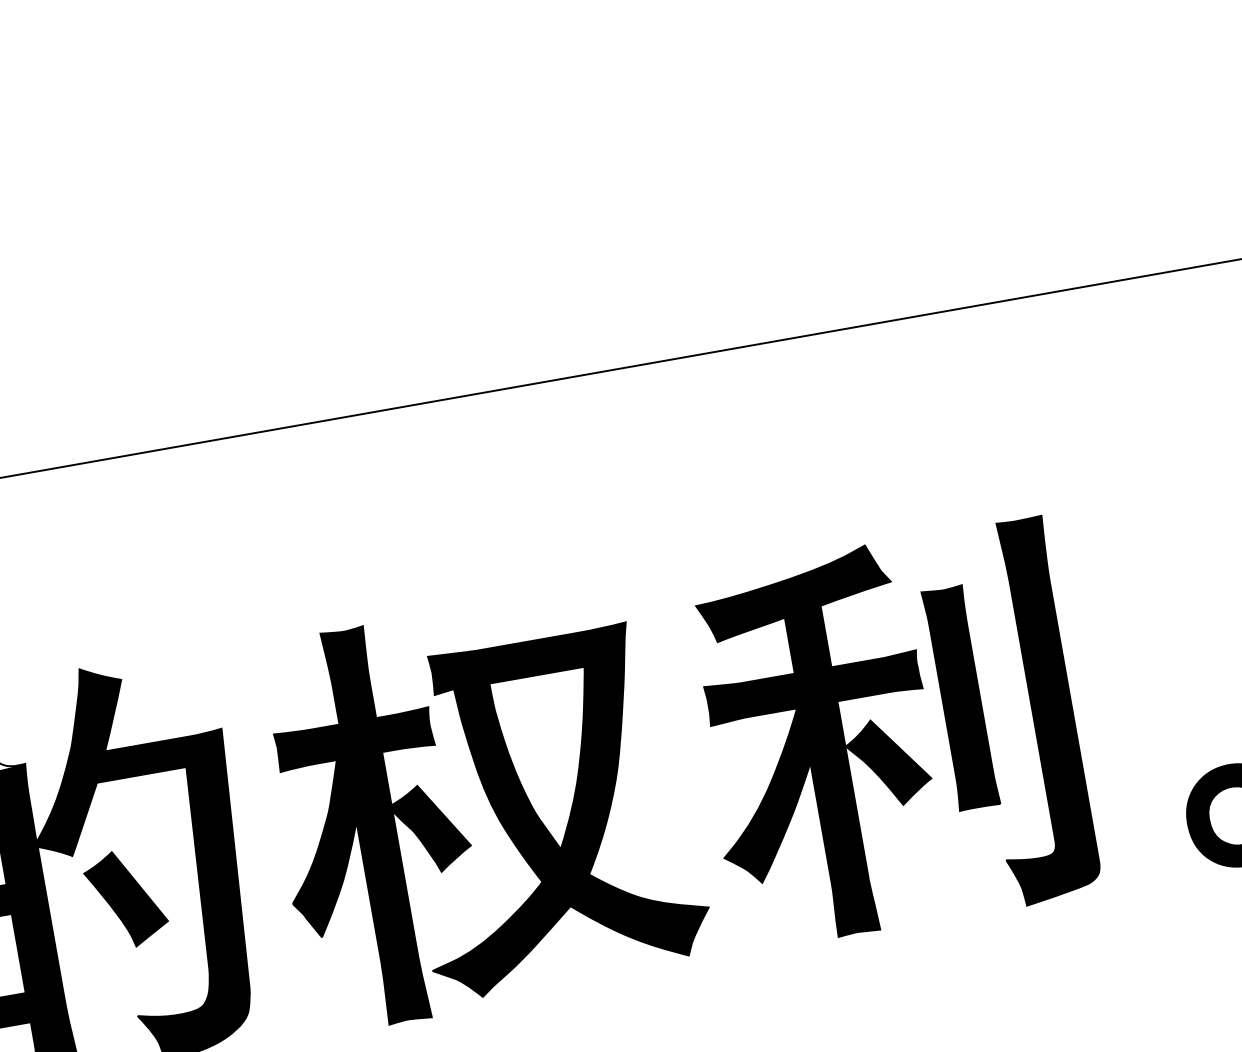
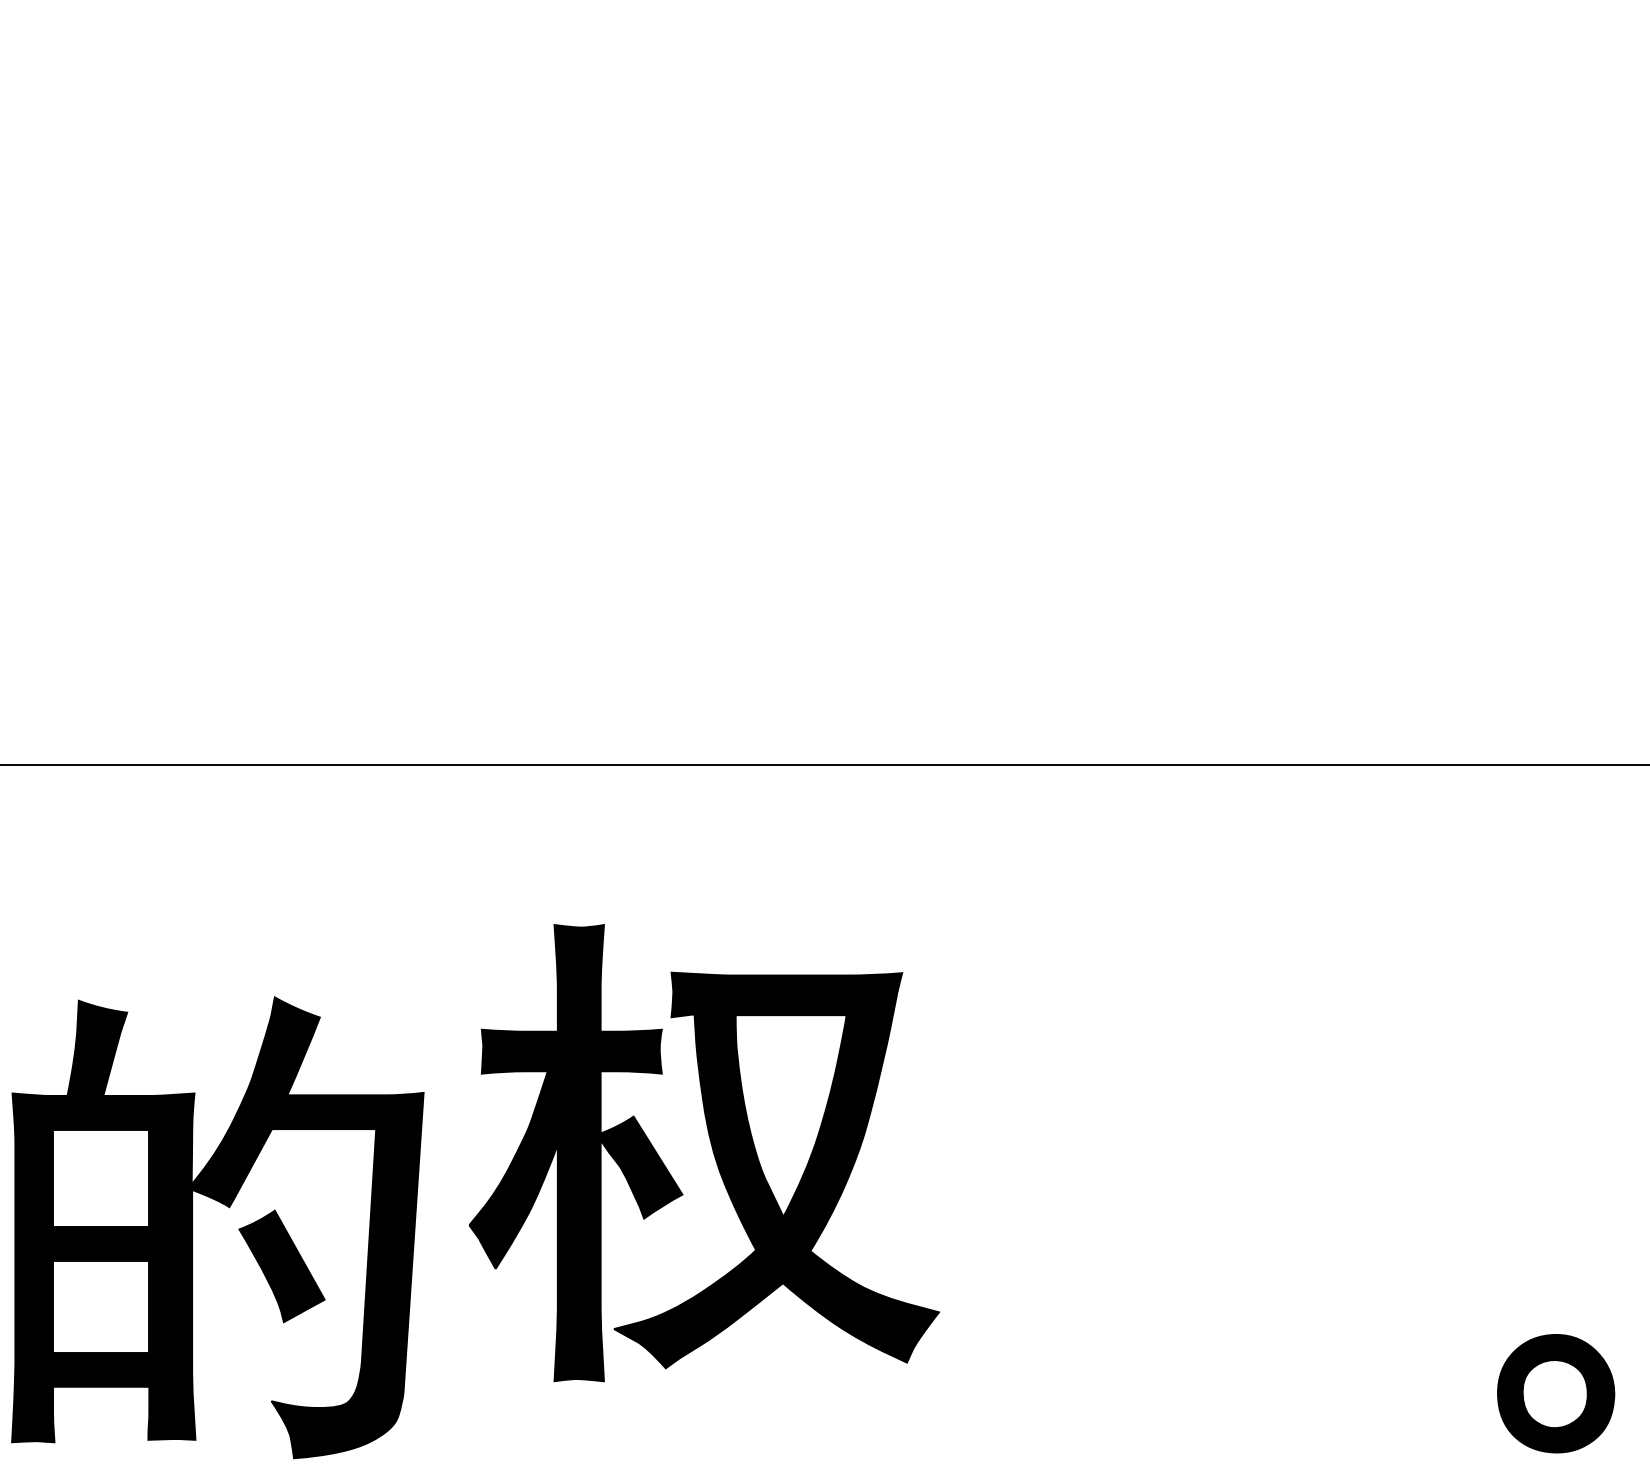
part: (890, 735) -> (1179, 1233), removed
part: (490, 803) -> (712, 1151), moved

